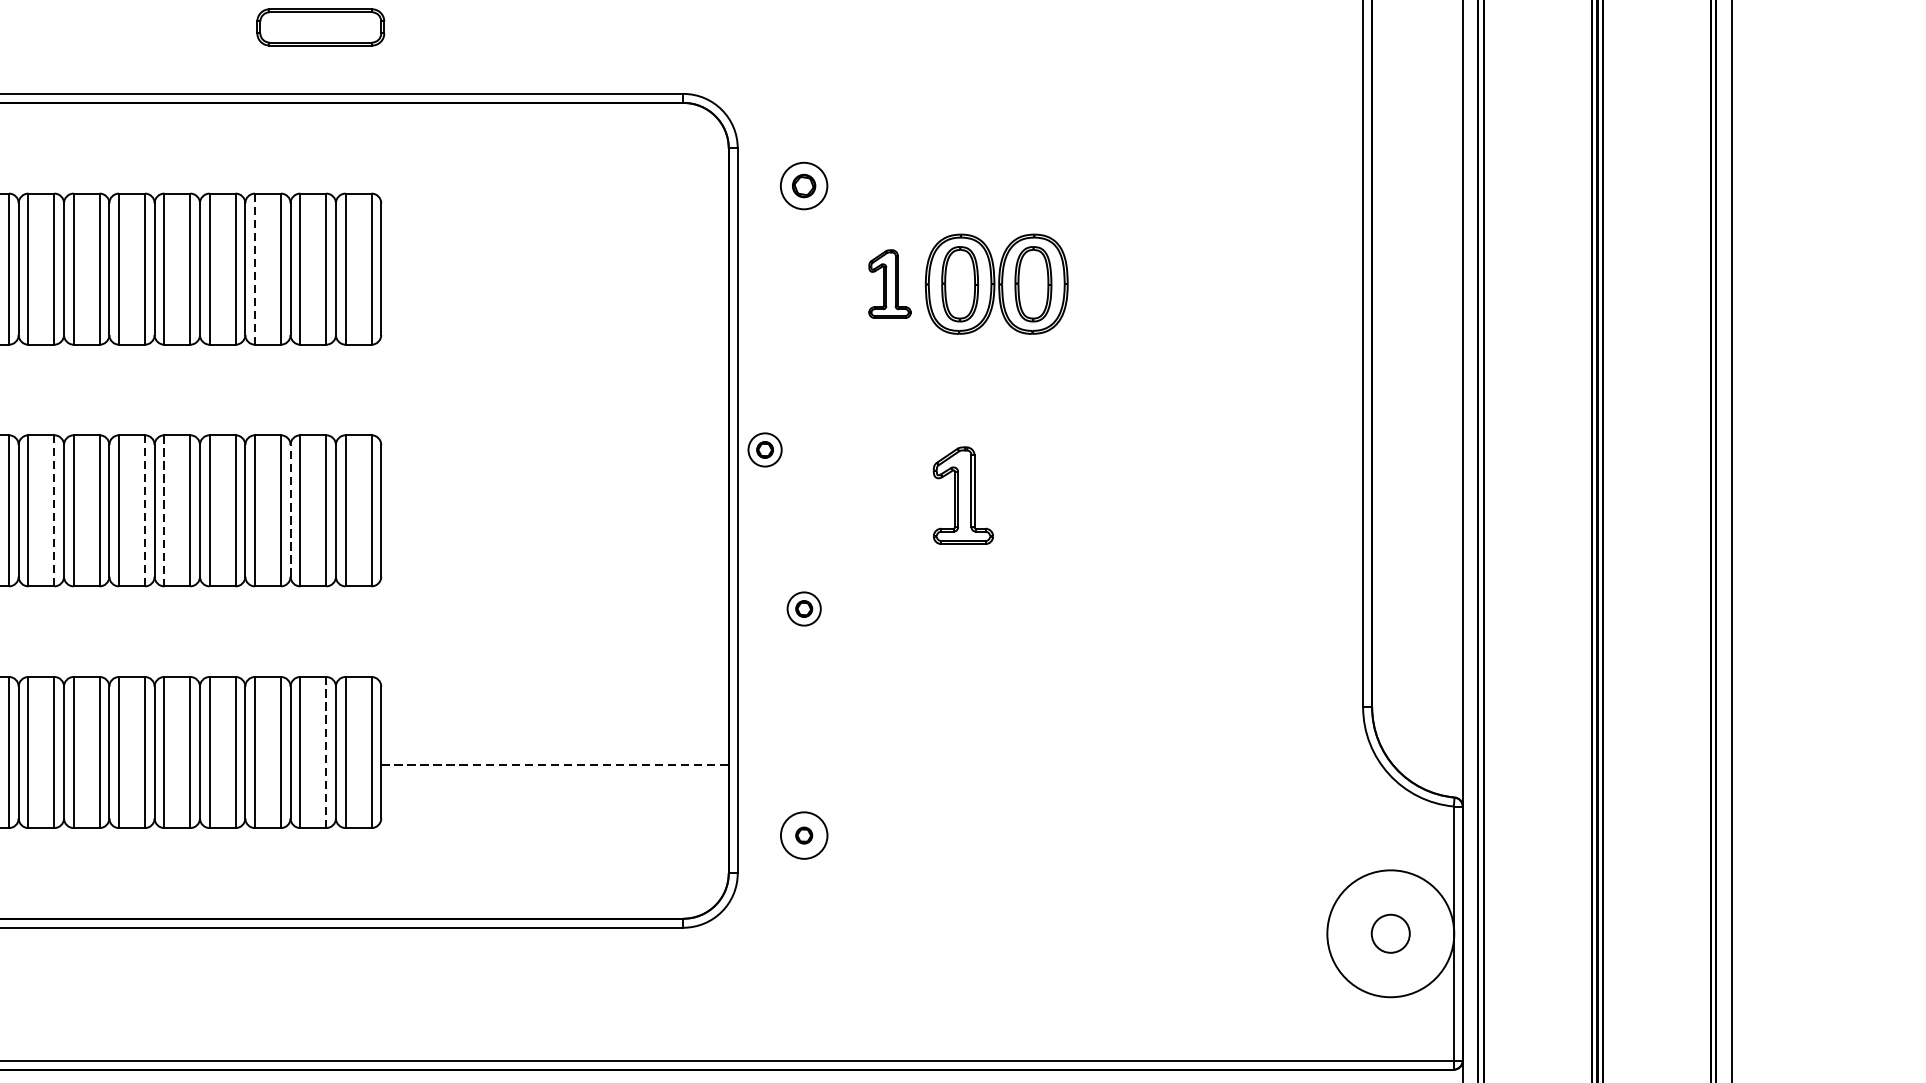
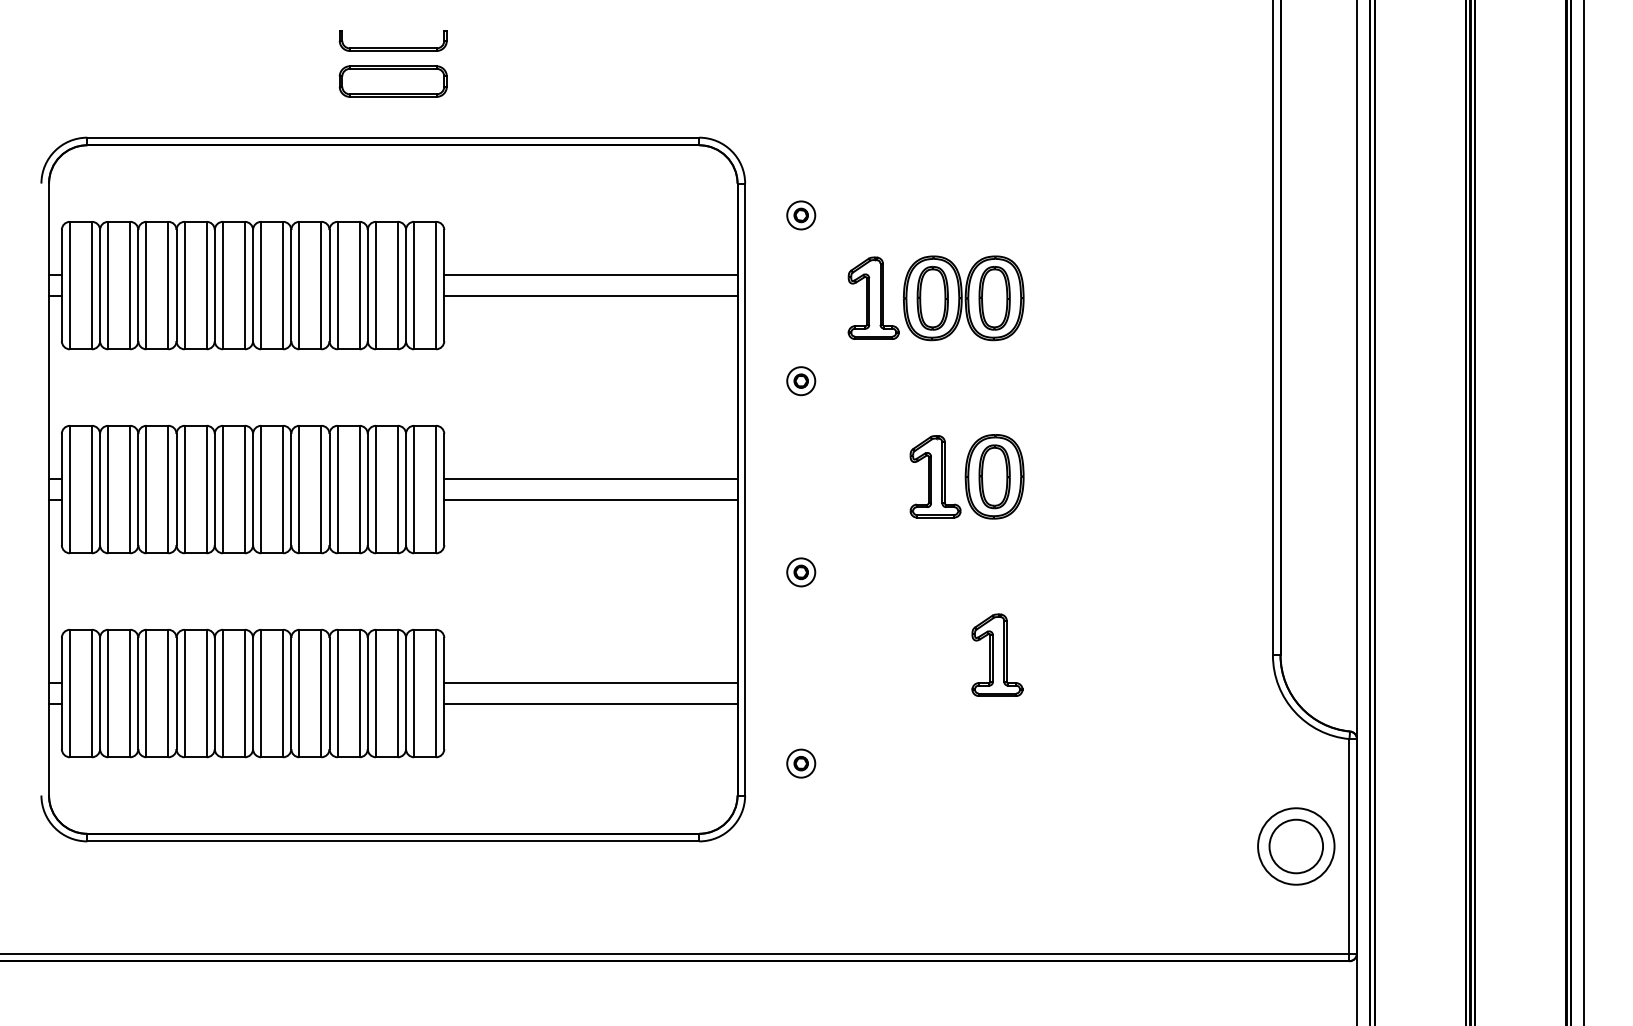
part: (804, 186) -> (801, 215), size x0.71
line: (554, 257) -> (590, 275), added
line: (254, 269) -> (337, 285), dashed -> solid
line: (554, 280) -> (590, 295), added
part: (889, 283) -> (873, 297), size x1.43
part: (765, 450) -> (801, 381), moved
part: (1033, 495) -> (994, 476), added
line: (554, 498) -> (590, 479), added
line: (54, 510) -> (168, 489), dashed -> solid
line: (144, 510) -> (244, 489), dashed -> solid
line: (164, 510) -> (261, 489), dashed -> solid
line: (290, 510) -> (367, 489), dashed -> solid
line: (554, 522) -> (590, 499), added
part: (1036, 706) -> (997, 654), added
line: (554, 740) -> (590, 683), added
line: (325, 752) -> (397, 693), dashed -> solid
line: (554, 764) -> (590, 703), dashed -> solid
circle: (804, 835) -> (801, 763), size x0.71
circle: (1391, 933) -> (1296, 846), size x0.71
circle: (1391, 933) -> (1296, 846), size x1.67

